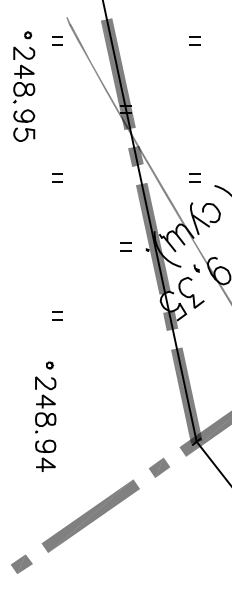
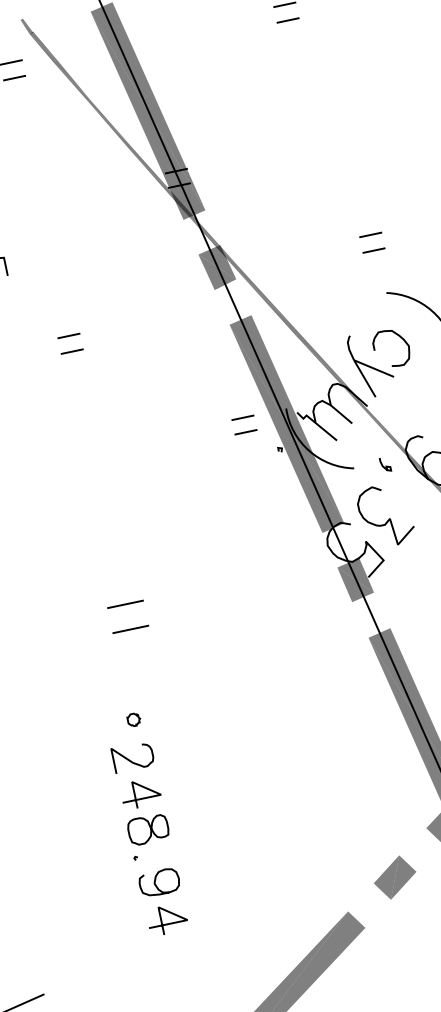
part: (194, 177) -> (371, 241), moved
part: (125, 246) -> (243, 424), moved
part: (57, 315) -> (128, 617), size x1.6

